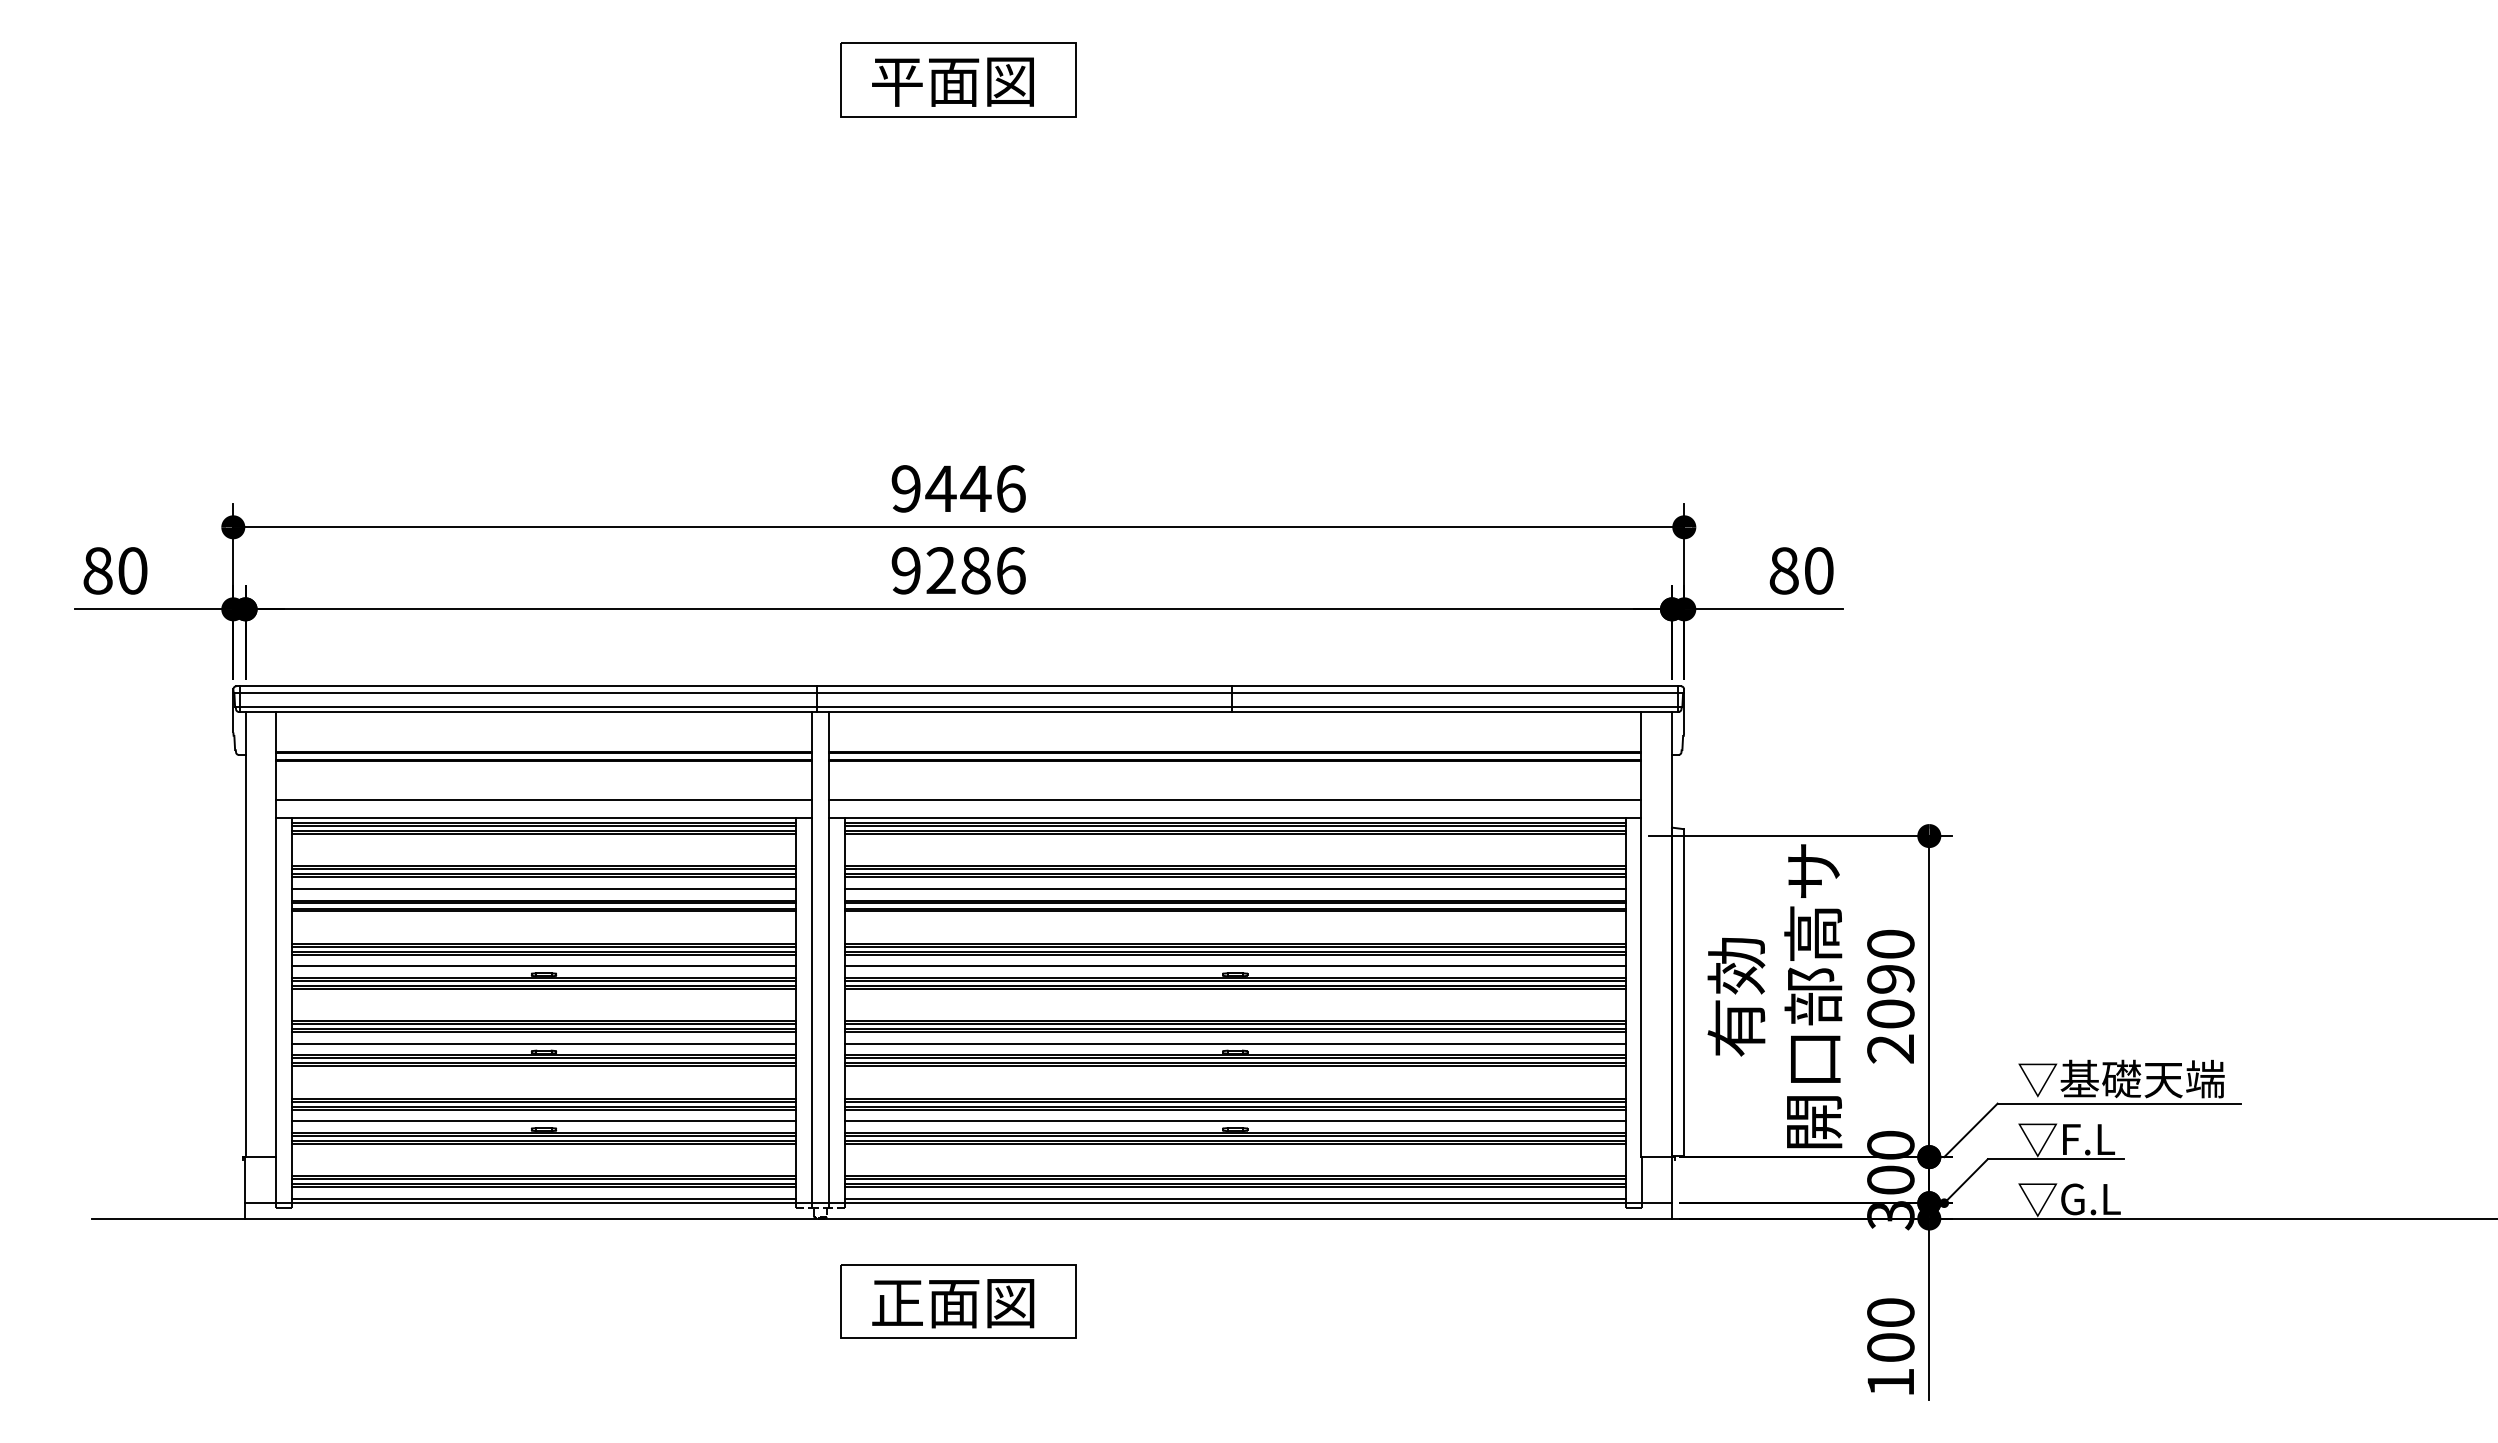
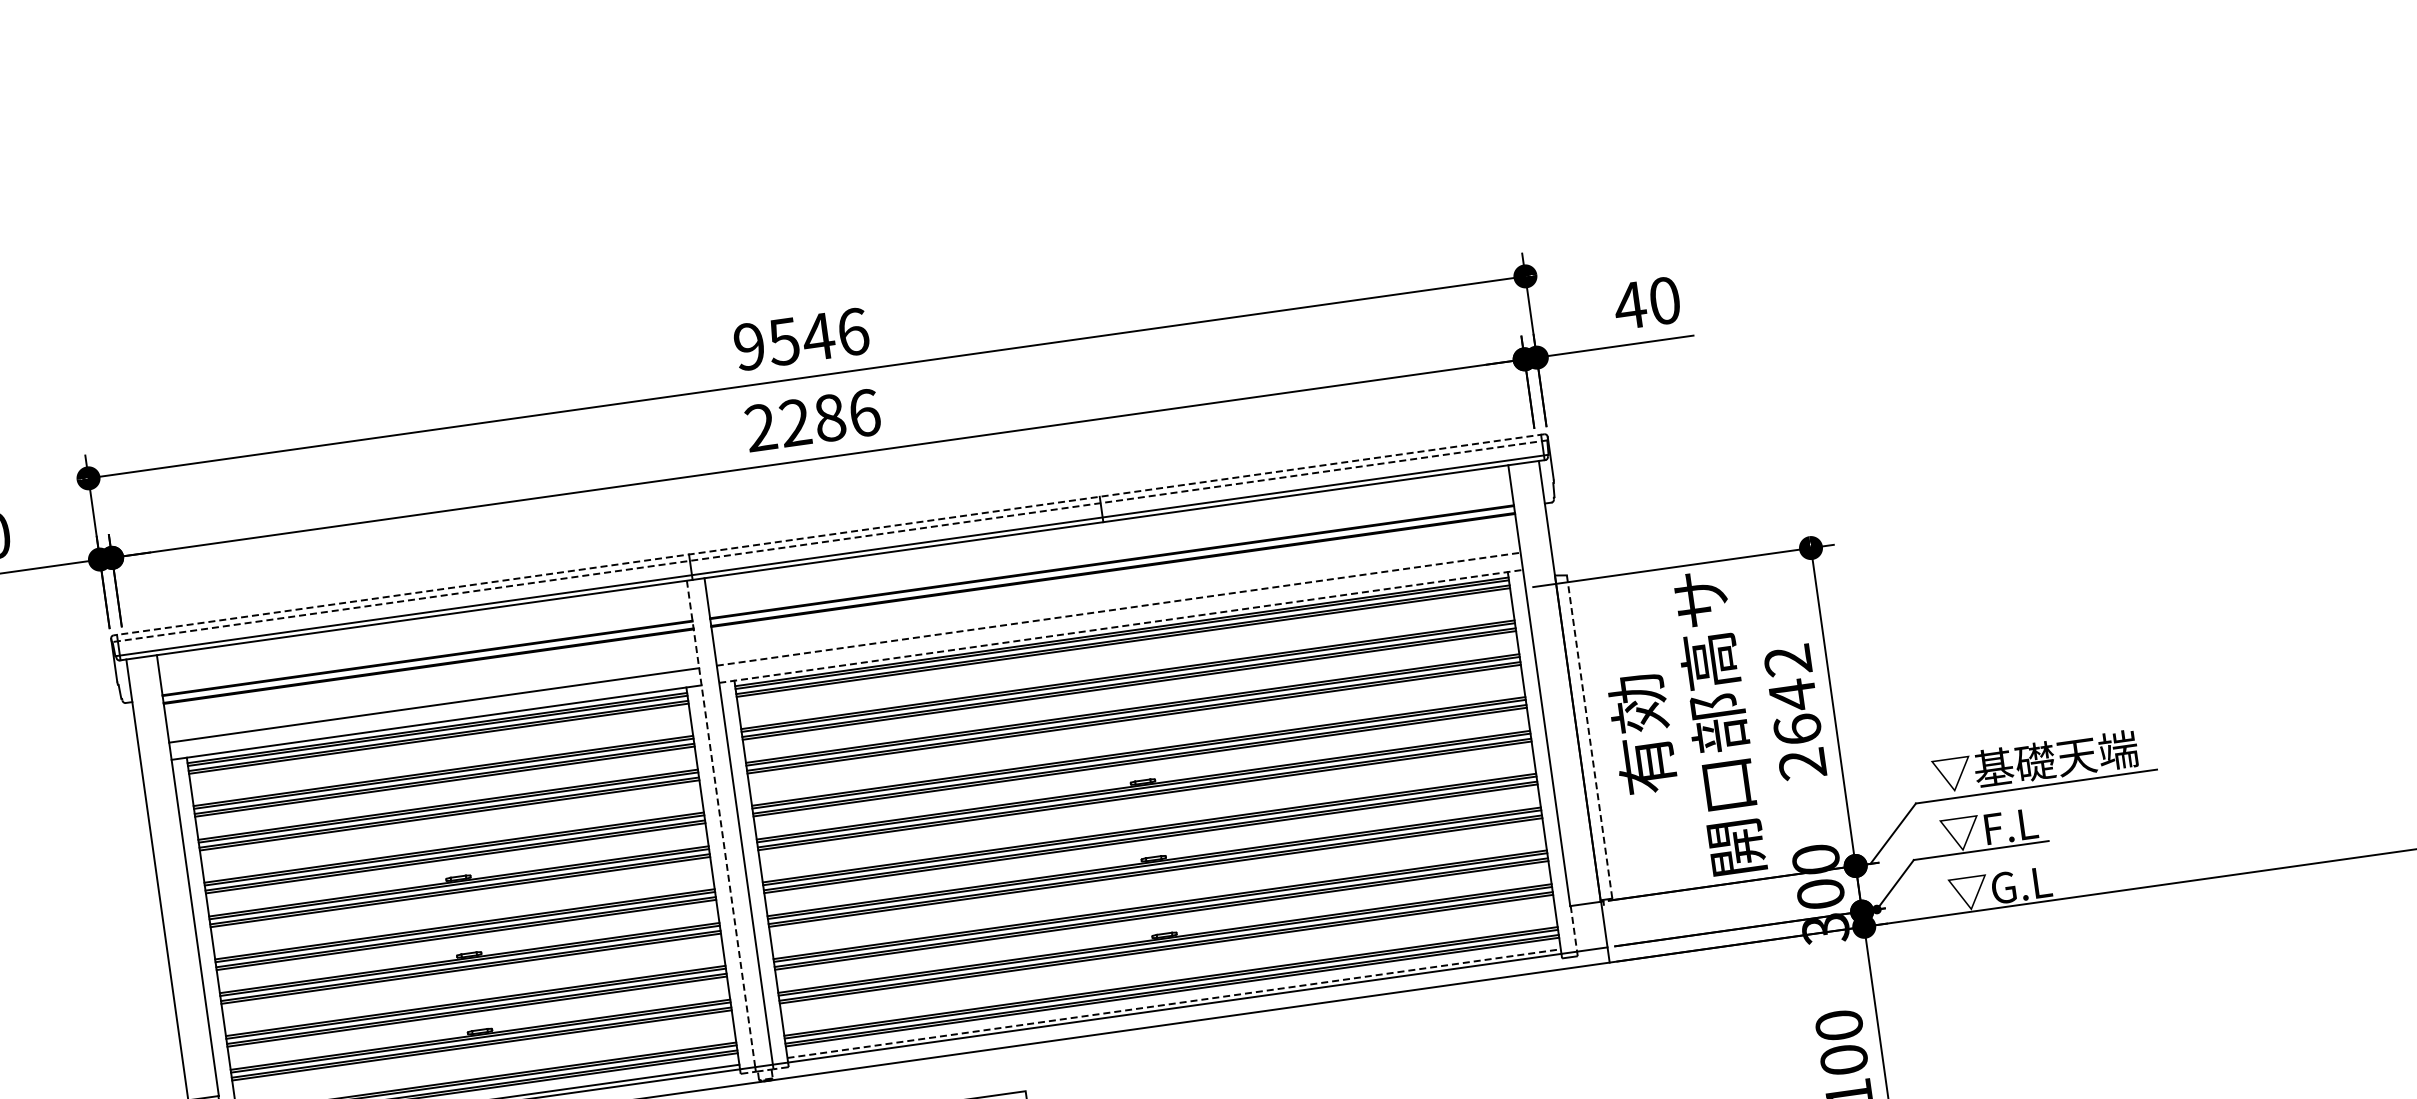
text: (940, 488) -> (783, 341), 9446 -> 9546
text: (905, 570) -> (760, 427), 9286 -> 2286
text: (1783, 570) -> (1629, 305), 80 -> 40
line: (958, 686) -> (828, 535), solid -> dashed
line: (958, 692) -> (829, 541), solid -> dashed
line: (1235, 800) -> (1119, 609), solid -> dashed
line: (1235, 817) -> (1121, 626), solid -> dashed
line: (543, 888) -> (445, 792), removed
line: (1234, 888) -> (1130, 696), removed
line: (811, 957) -> (720, 823), solid -> dashed
line: (543, 966) -> (456, 870), removed
line: (1234, 966) -> (1141, 773), removed
text: (1890, 978) -> (1792, 694), 2090 -> 2642
line: (1683, 992) -> (1589, 737), solid -> dashed
line: (543, 1043) -> (467, 946), removed
line: (1234, 1043) -> (1151, 850), removed
line: (543, 1121) -> (478, 1023), removed
line: (1234, 1121) -> (1162, 927), removed
line: (1641, 1180) -> (1573, 929), solid -> dashed
line: (1235, 1198) -> (1174, 1003), solid -> dashed

